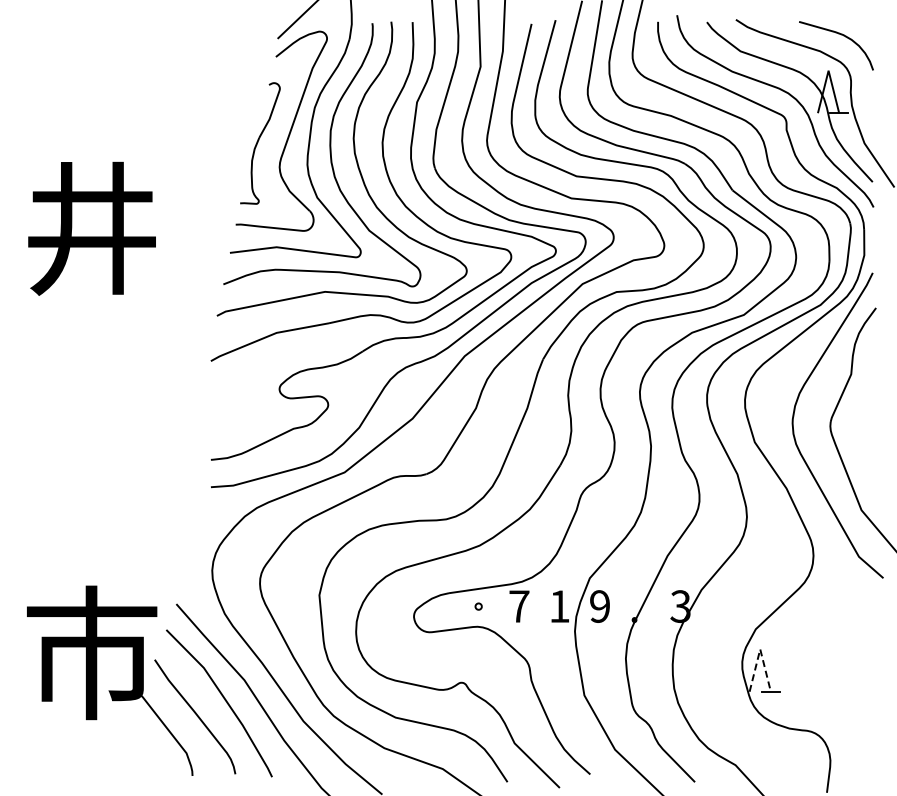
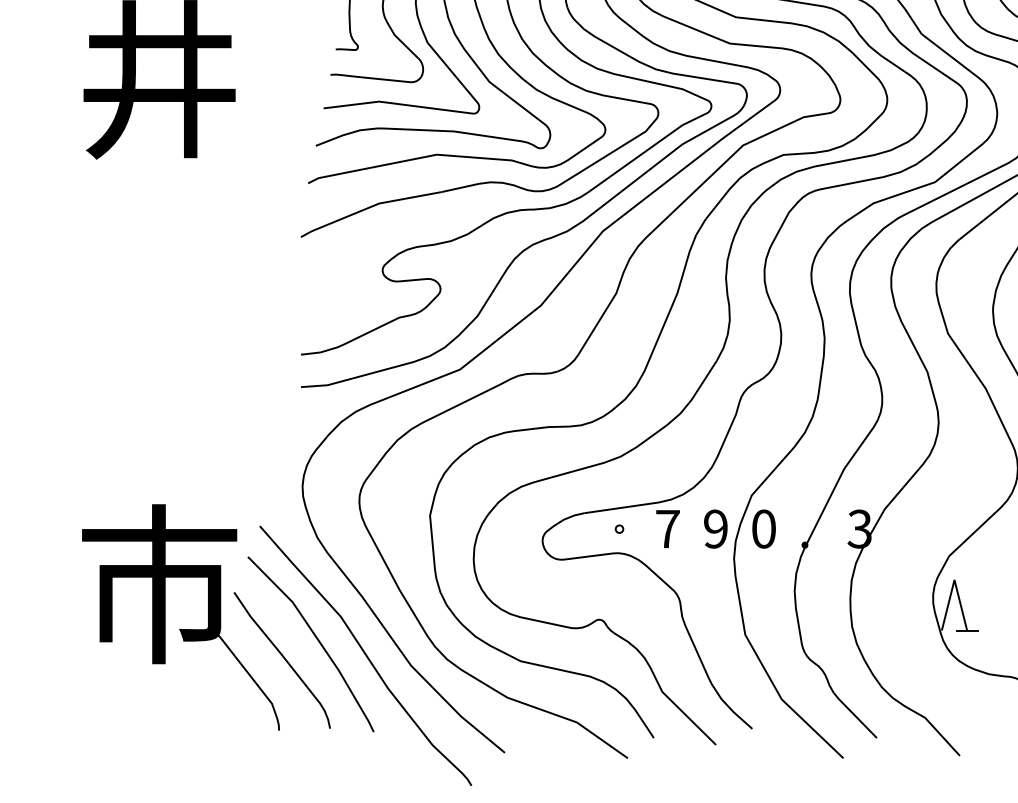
text: (559, 606) -> (715, 529), 1 -> 9
text: (600, 606) -> (764, 529), 9 -> 0
line: (760, 649) -> (954, 580), dashed -> solid

